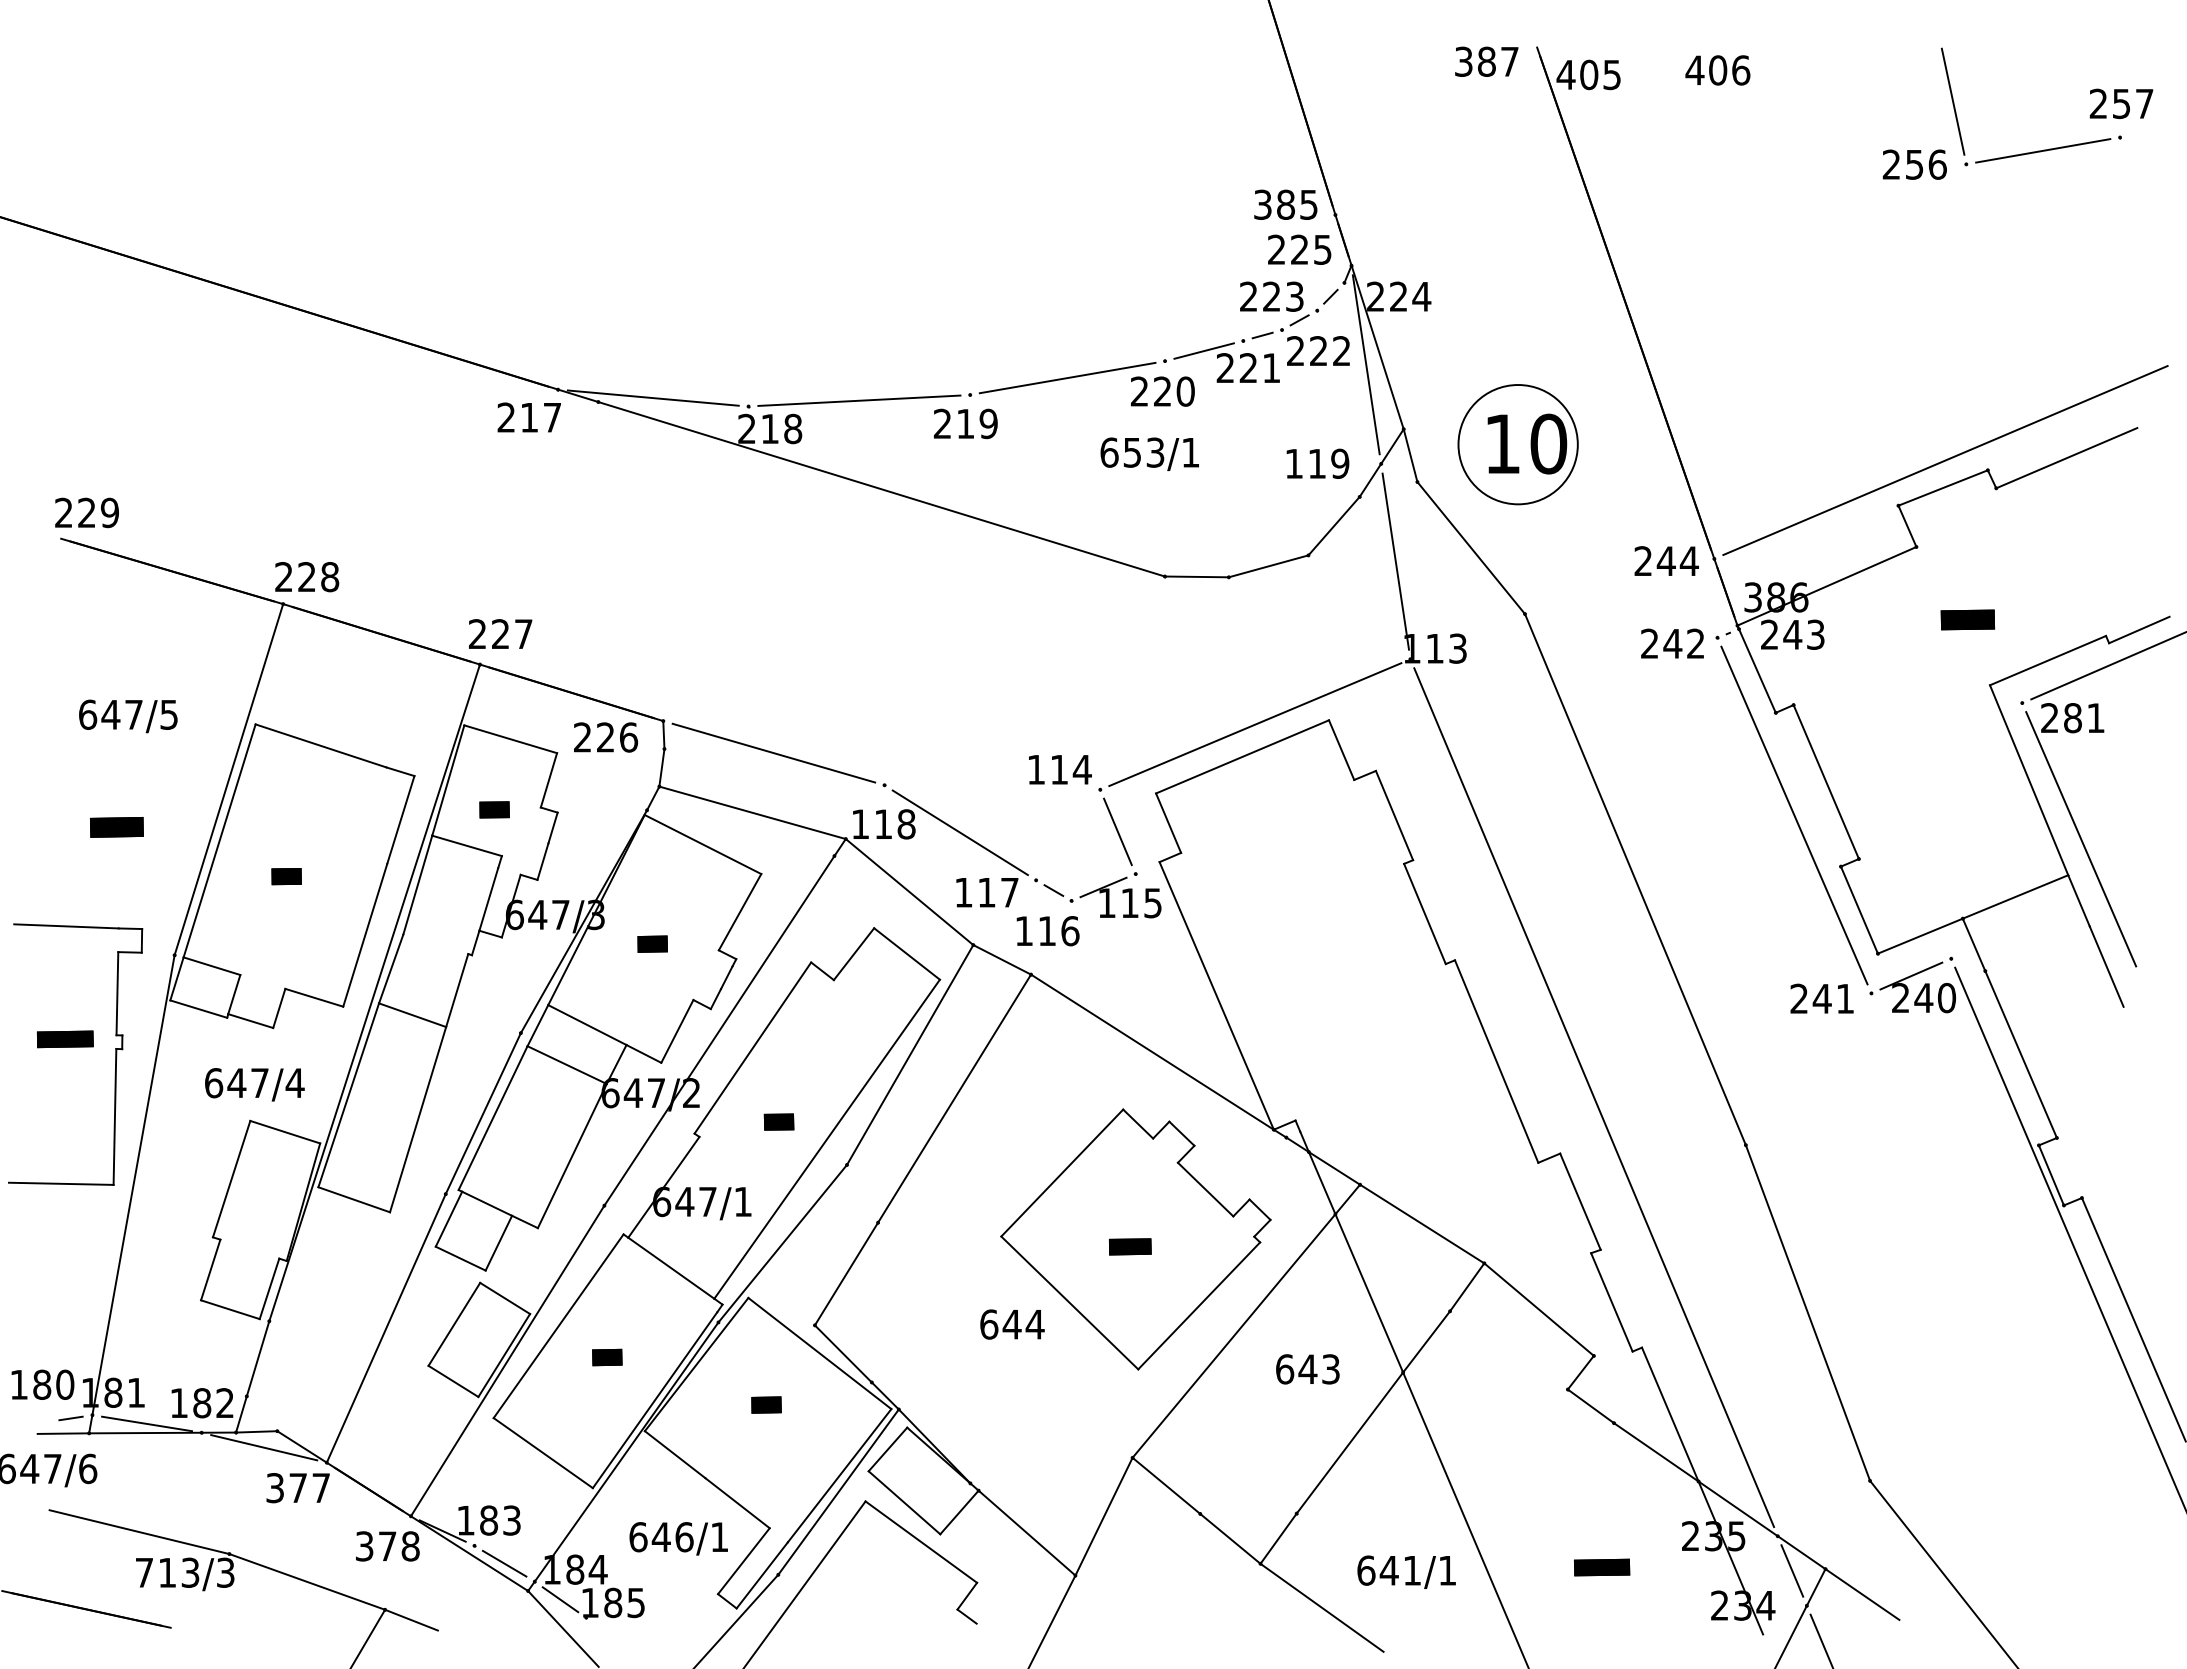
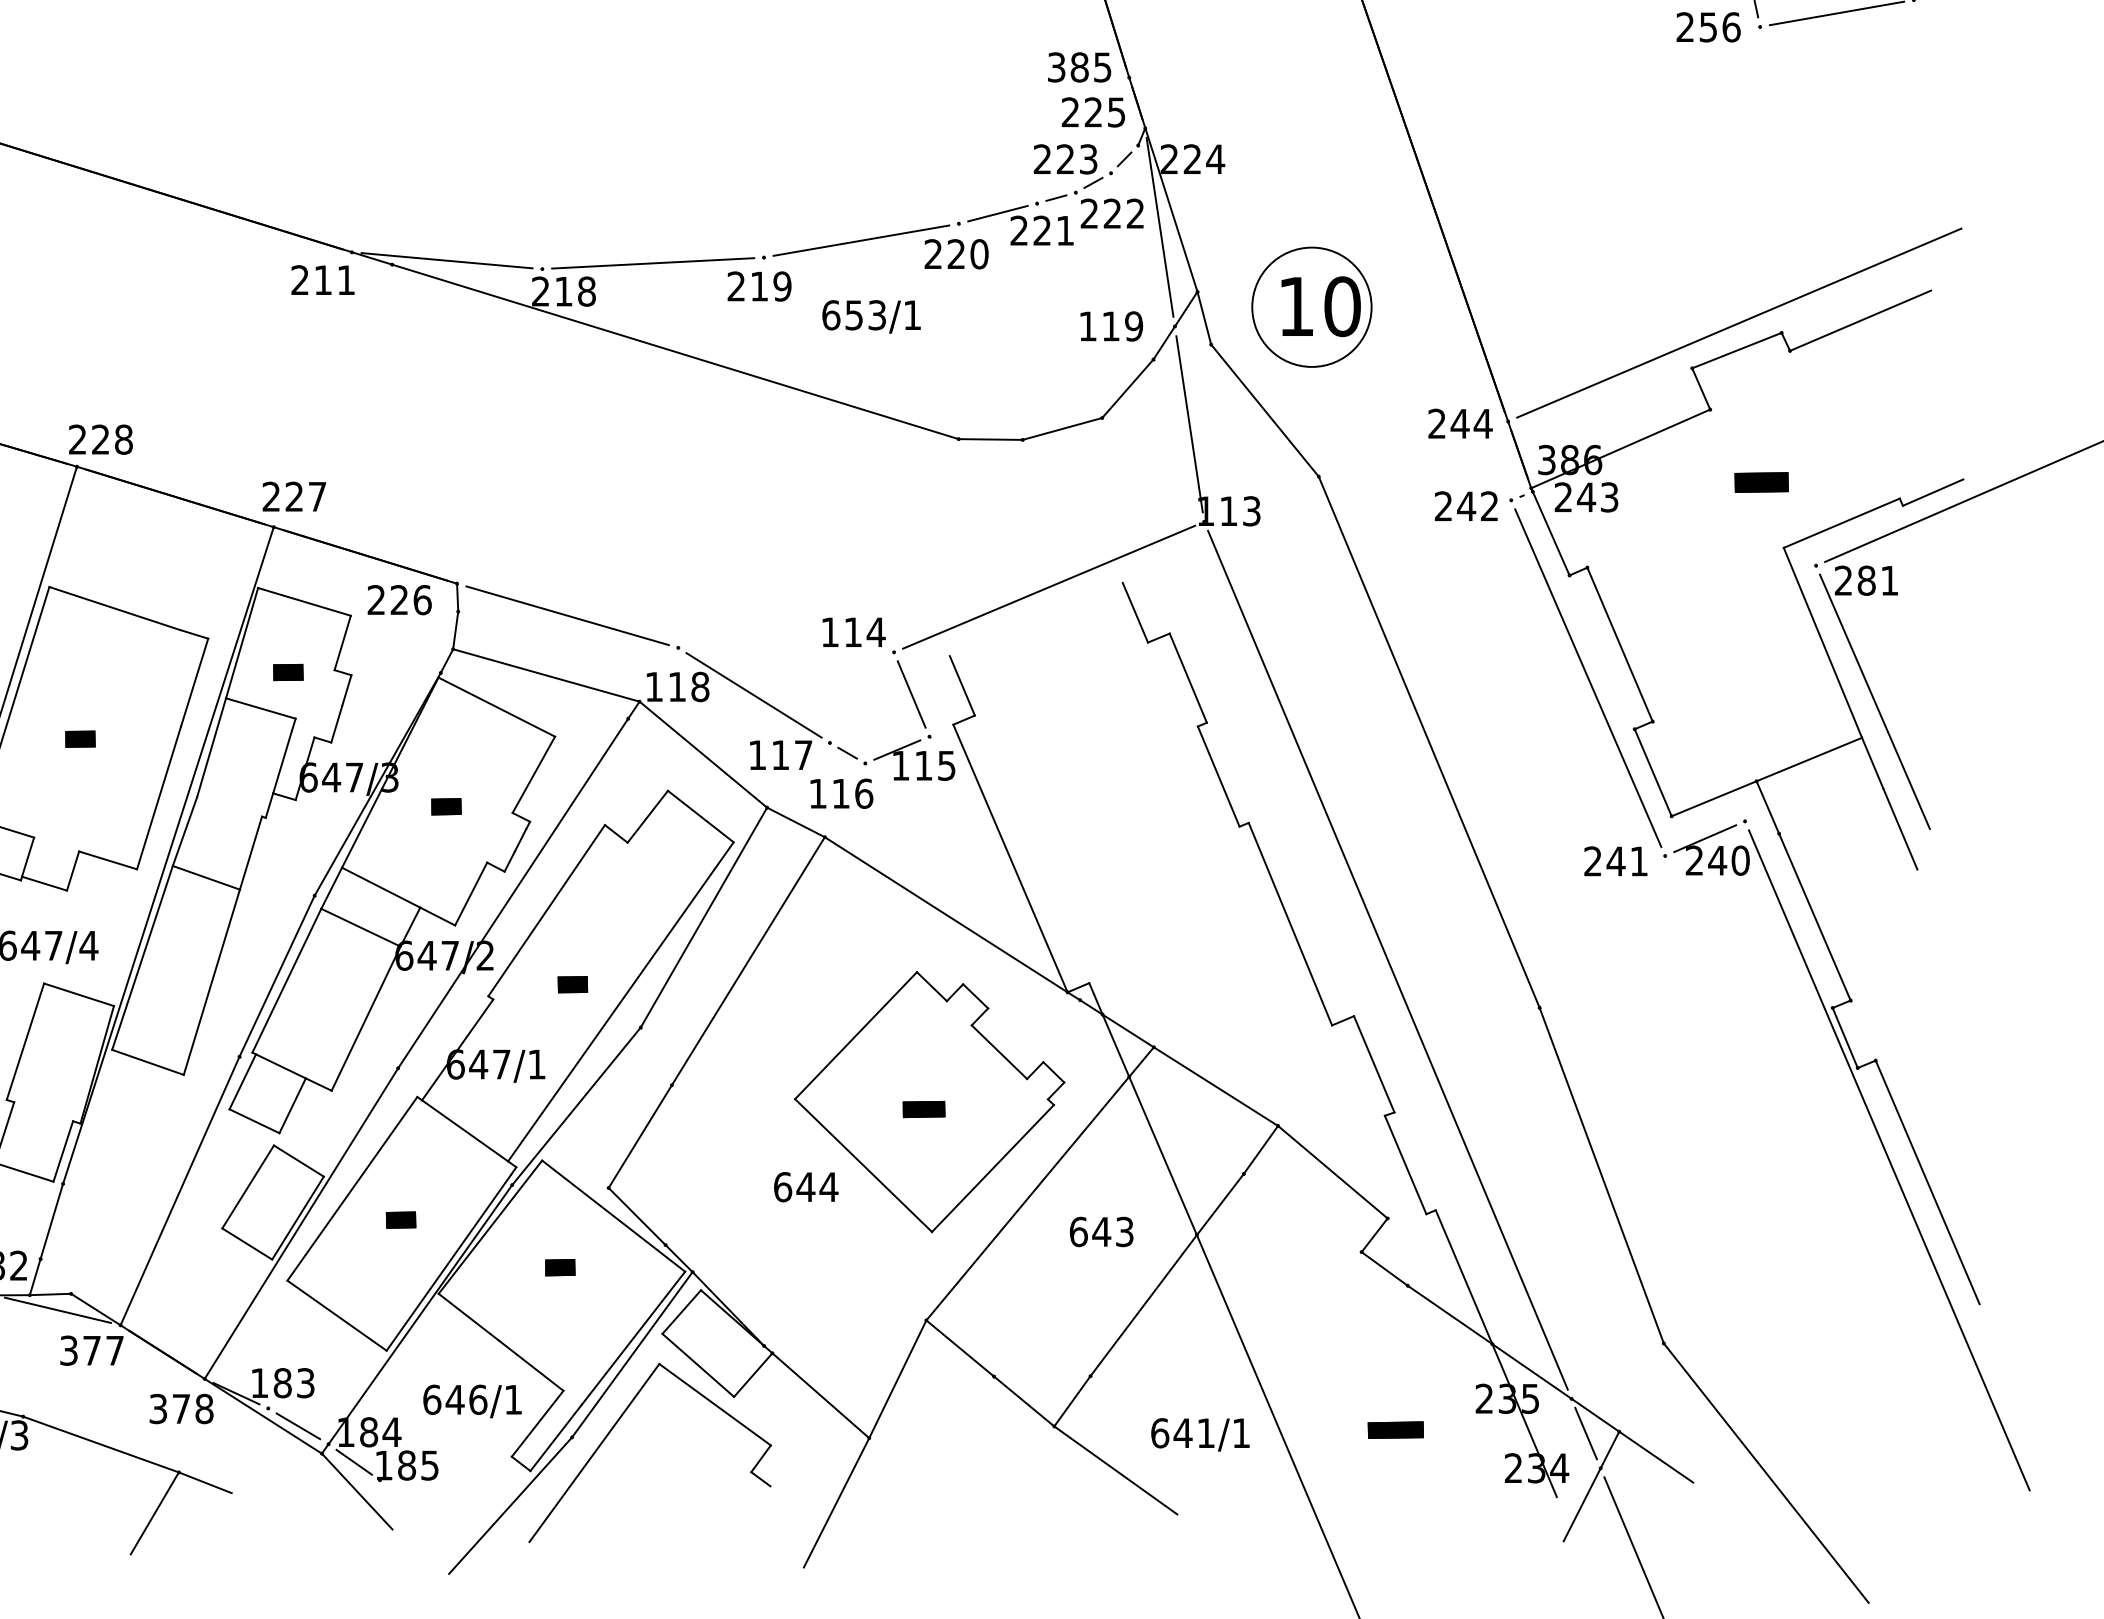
text: (552, 417) -> (346, 280), 217 -> 211
text: (1149, 453) -> (871, 316), moved
line: (1242, 756) -> (1036, 619), removed

